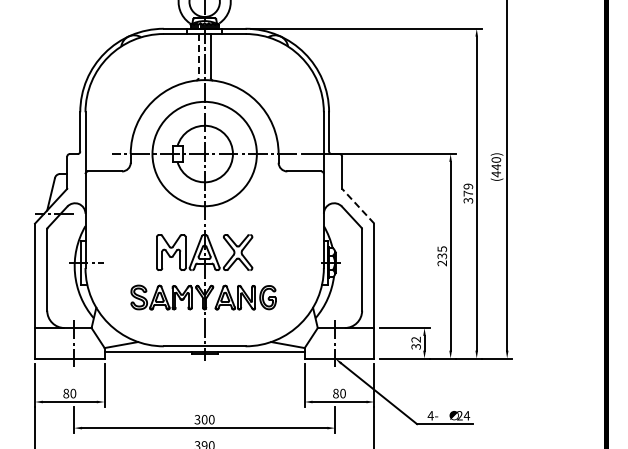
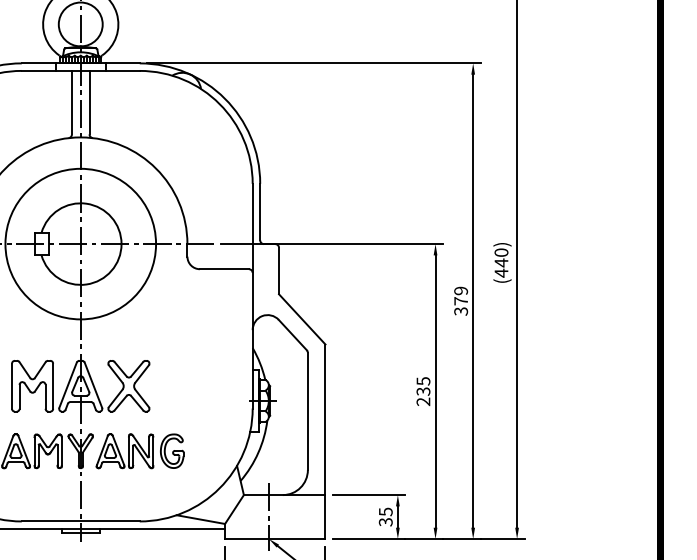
line: (198, 56) -> (71, 103), dashed -> solid
line: (358, 206) -> (302, 319), dashed -> solid
text: (415, 339) -> (384, 511), 32 -> 35

